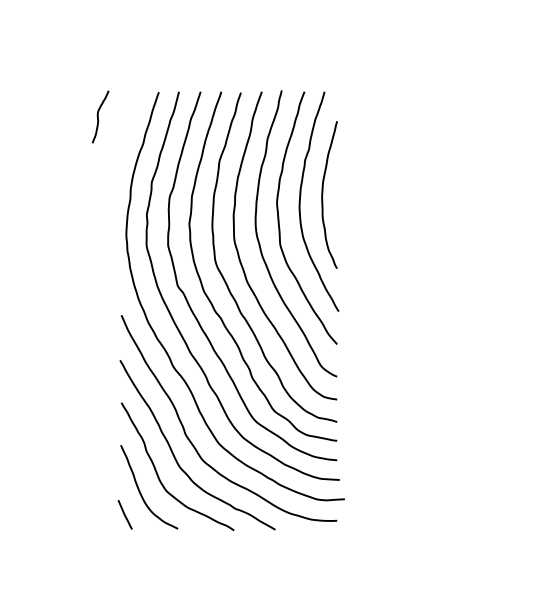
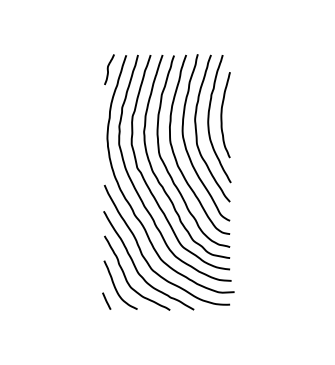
curve: (98, 116) -> (108, 69), moved

